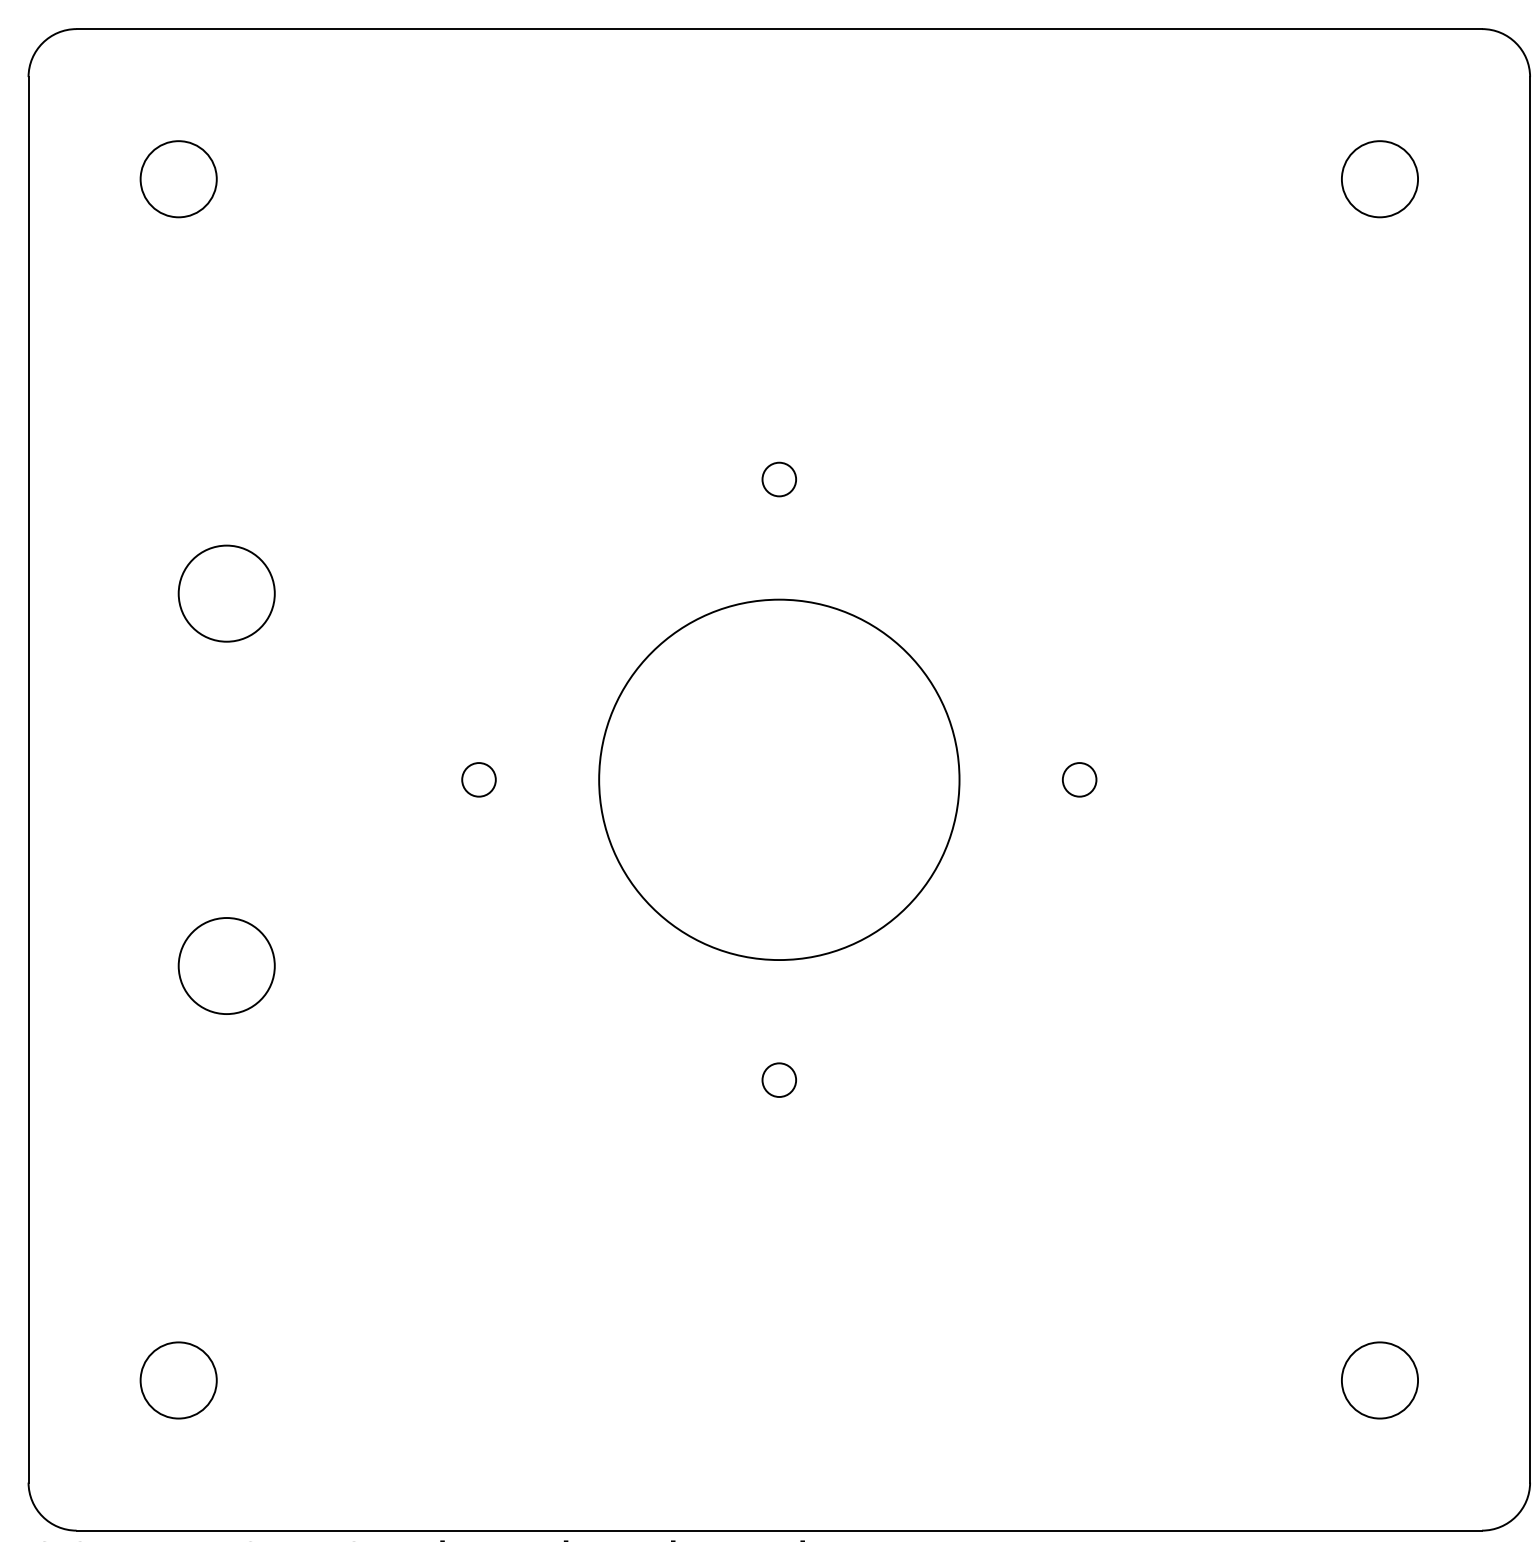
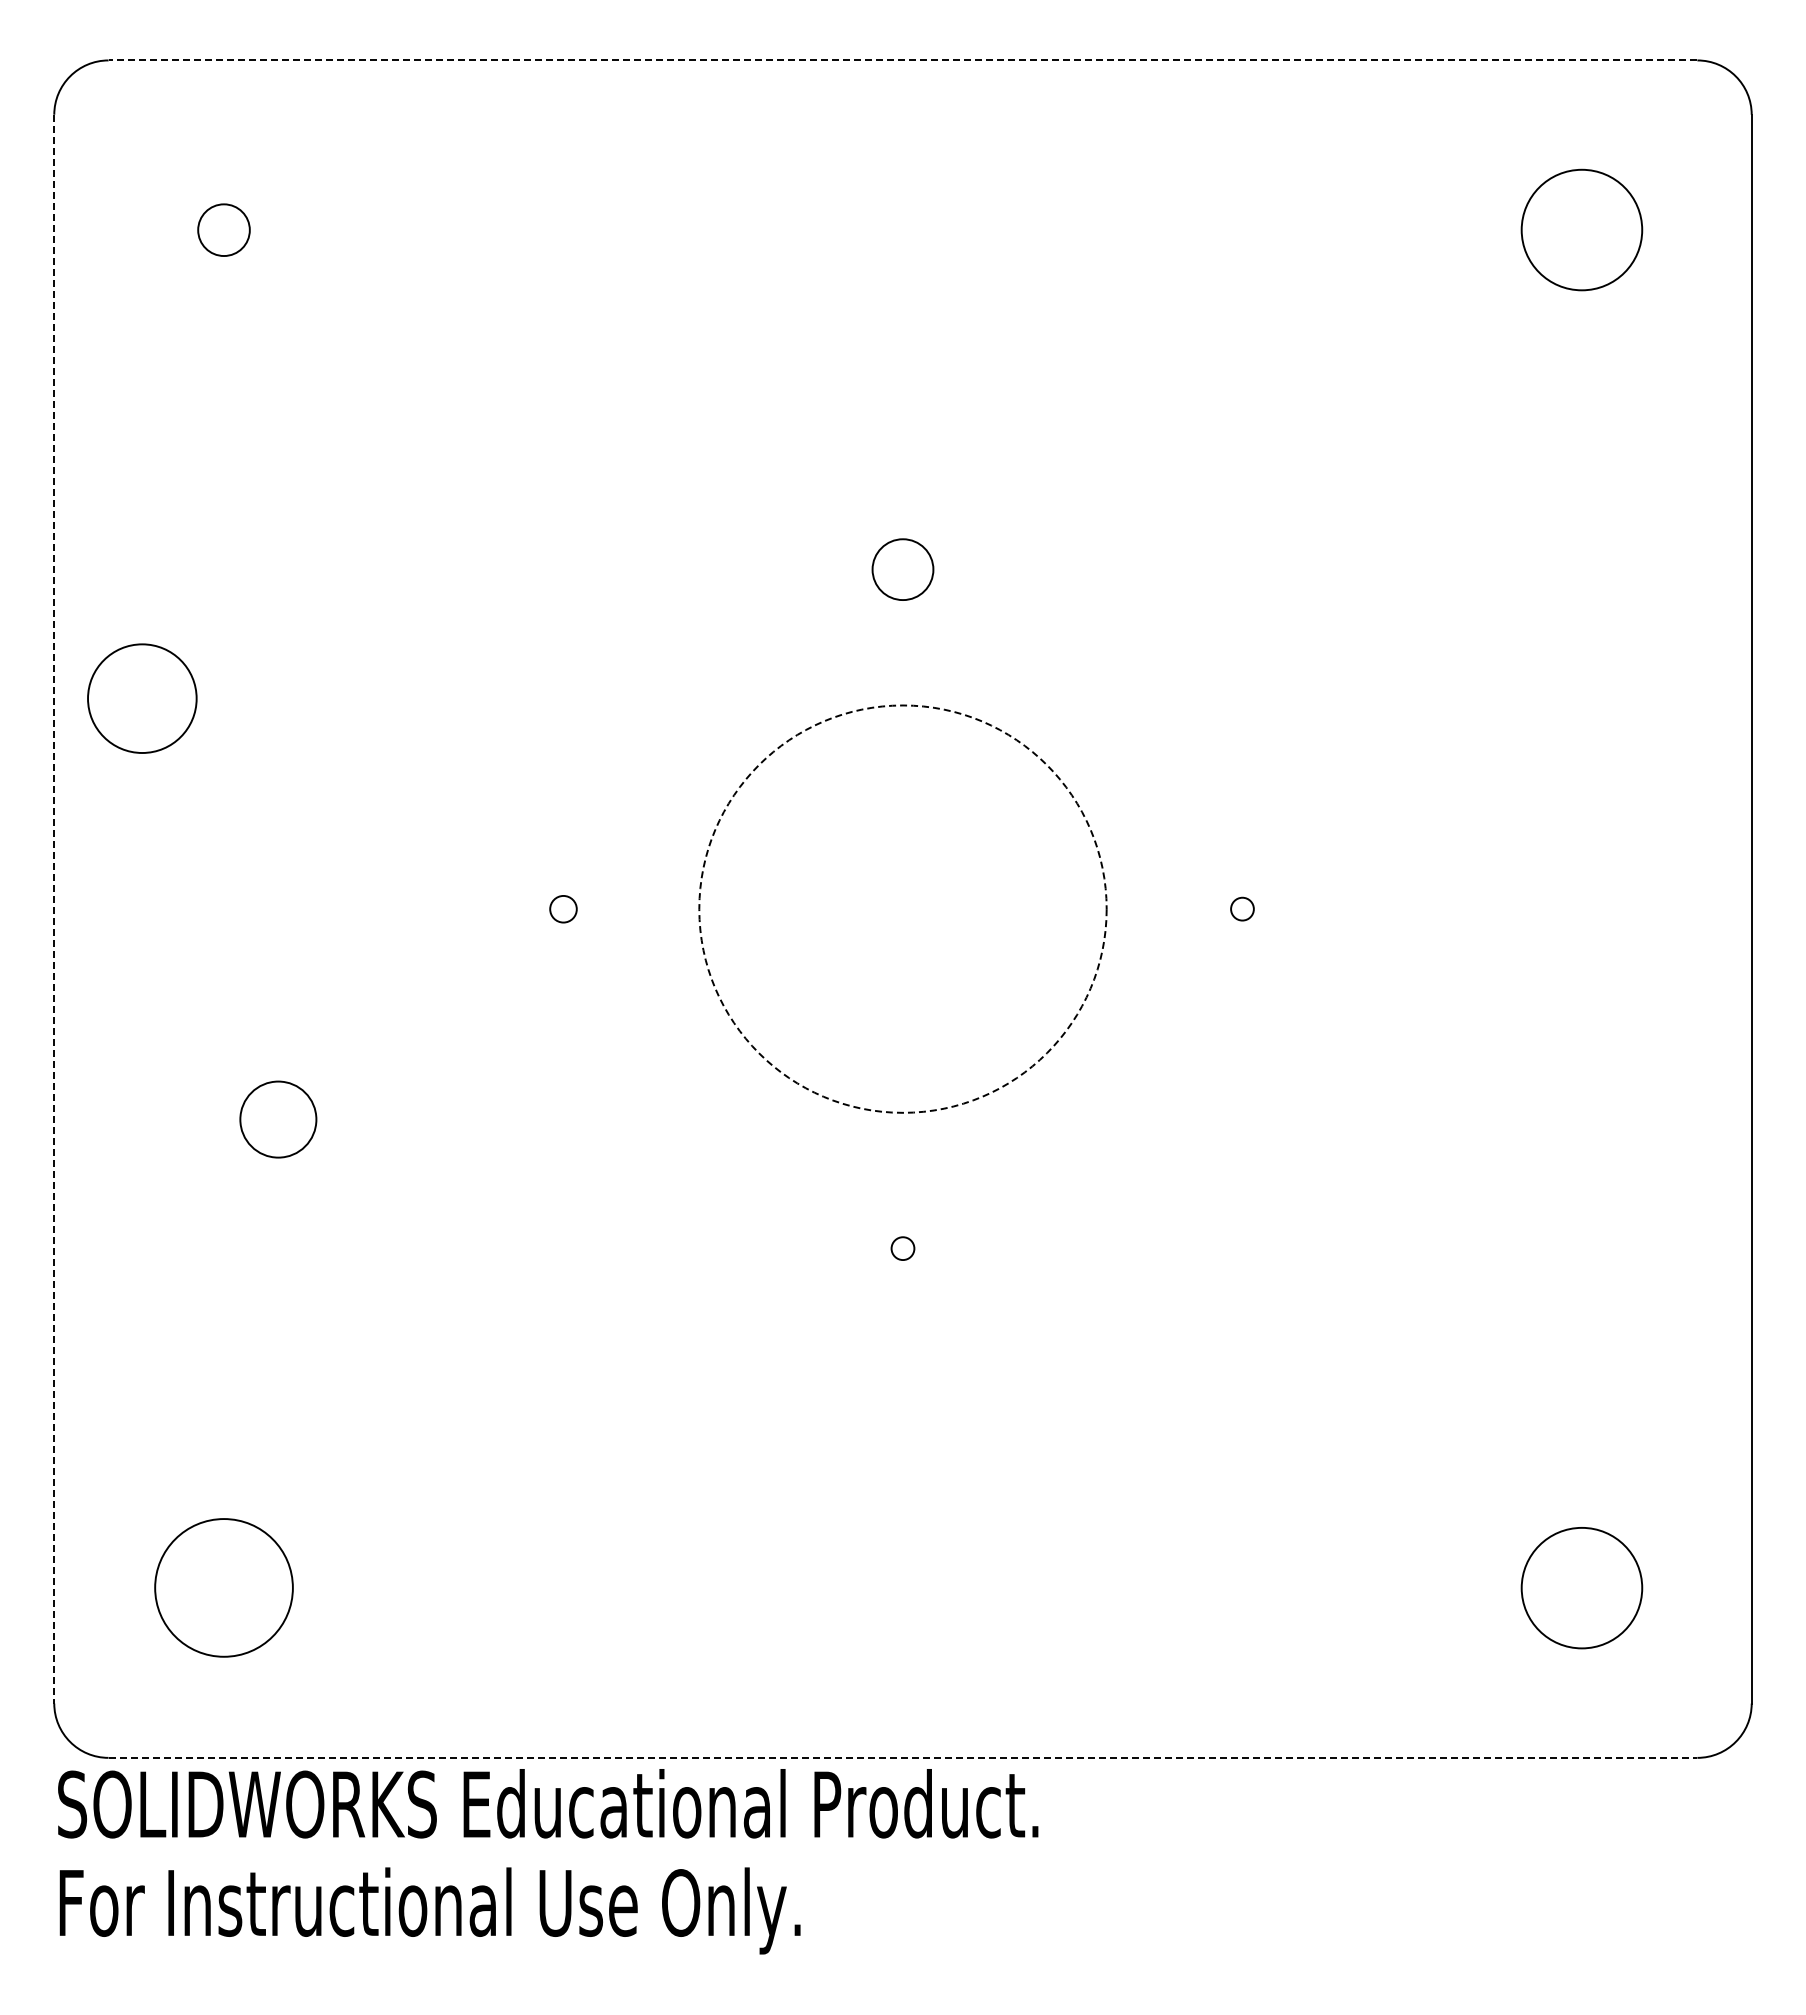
line: (778, 29) -> (902, 60), solid -> dashed
circle: (178, 179) -> (223, 230), size x0.6
circle: (1379, 179) -> (1581, 230), size x1.4
circle: (778, 479) -> (902, 569), size x1.6
circle: (226, 593) -> (142, 698), moved
circle: (778, 779) -> (902, 908), solid -> dashed
line: (28, 780) -> (54, 909), solid -> dashed
circle: (479, 780) -> (563, 909), size x0.7
circle: (1079, 780) -> (1242, 909), size x0.6
circle: (226, 965) -> (278, 1119), size x0.7
circle: (778, 1080) -> (902, 1248), size x0.6
circle: (178, 1380) -> (223, 1588), size x1.6
circle: (1379, 1380) -> (1581, 1588), size x1.4
line: (779, 1530) -> (903, 1757), solid -> dashed

